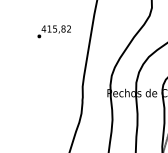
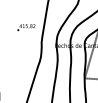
text: (54, 31) -> (26, 27), moved

